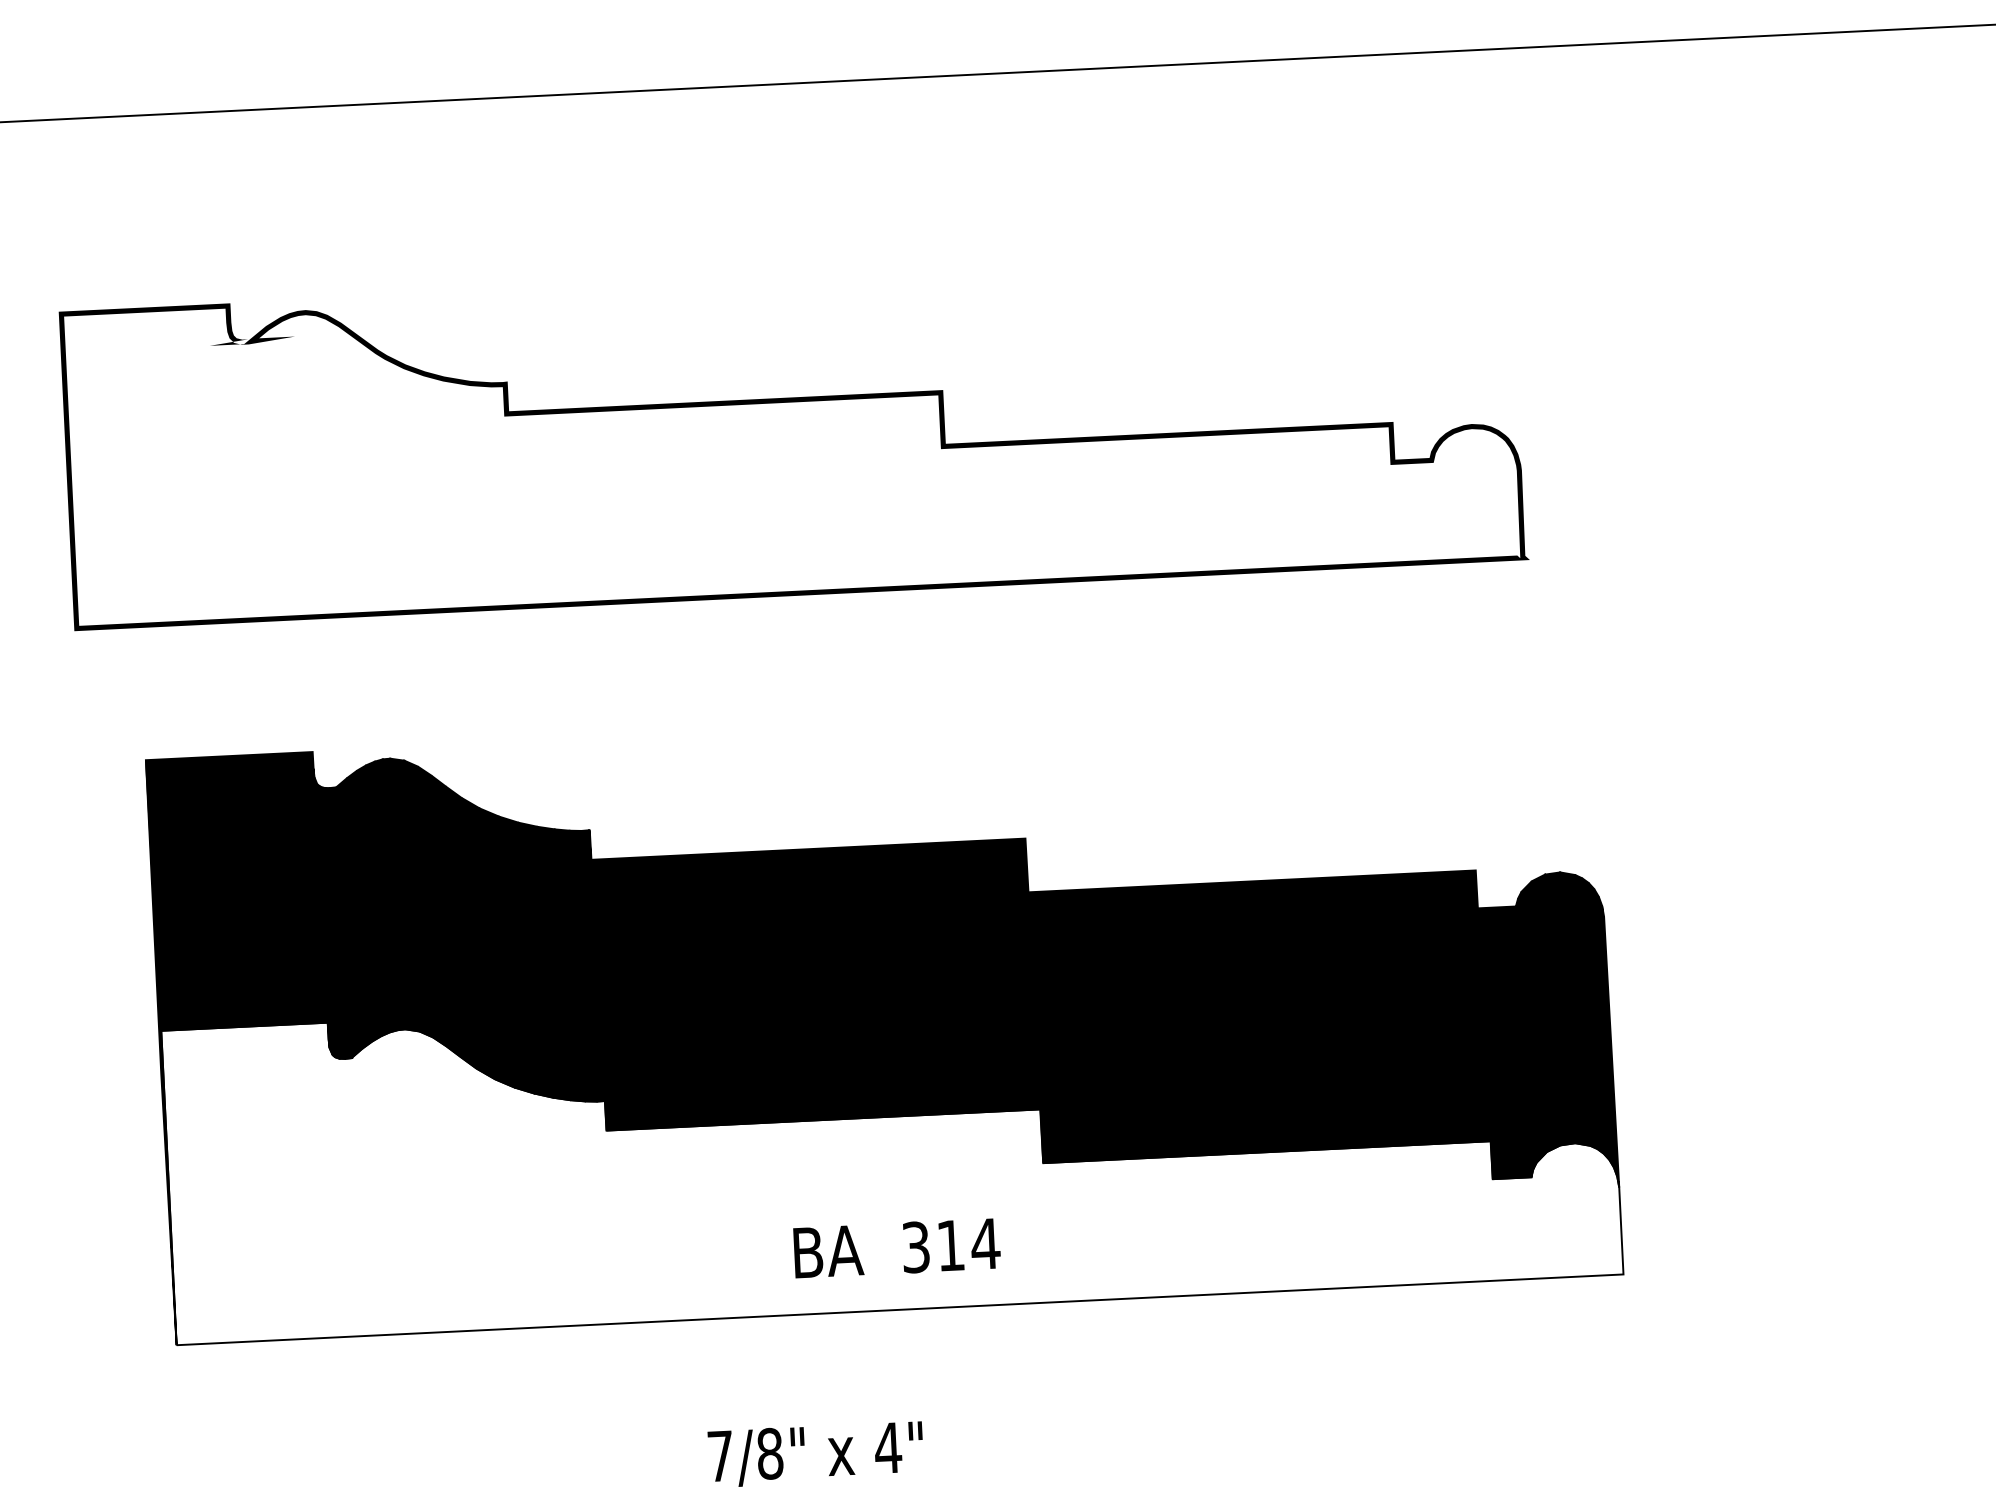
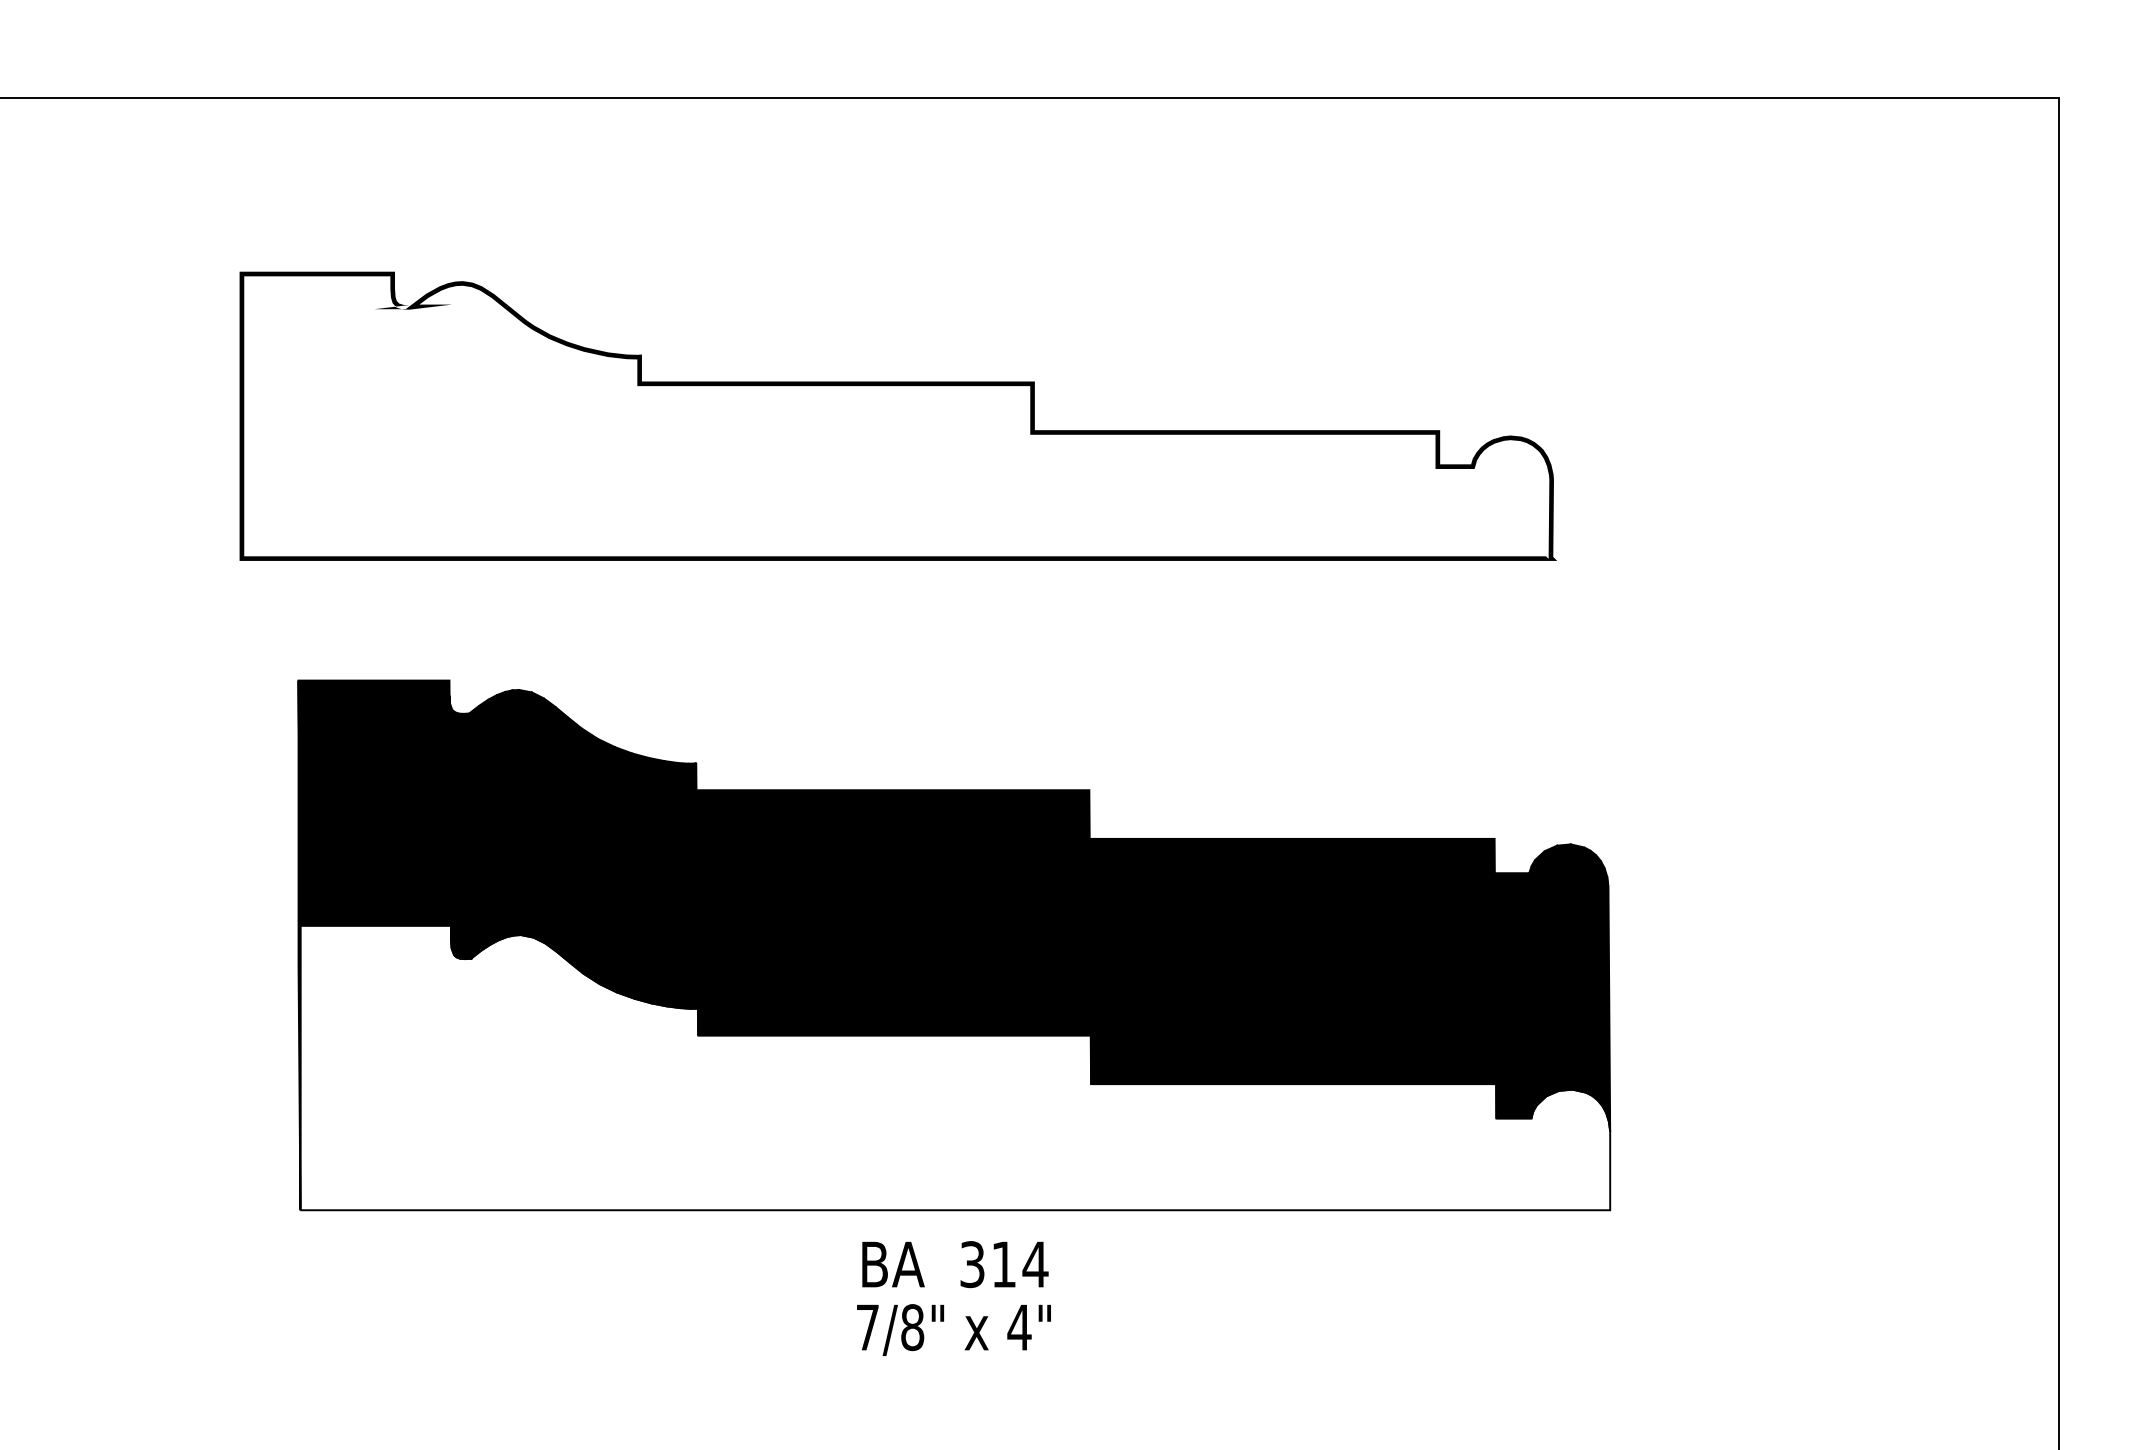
text: (897, 1248) -> (955, 1264), moved
text: (815, 1453) -> (953, 1329), moved

